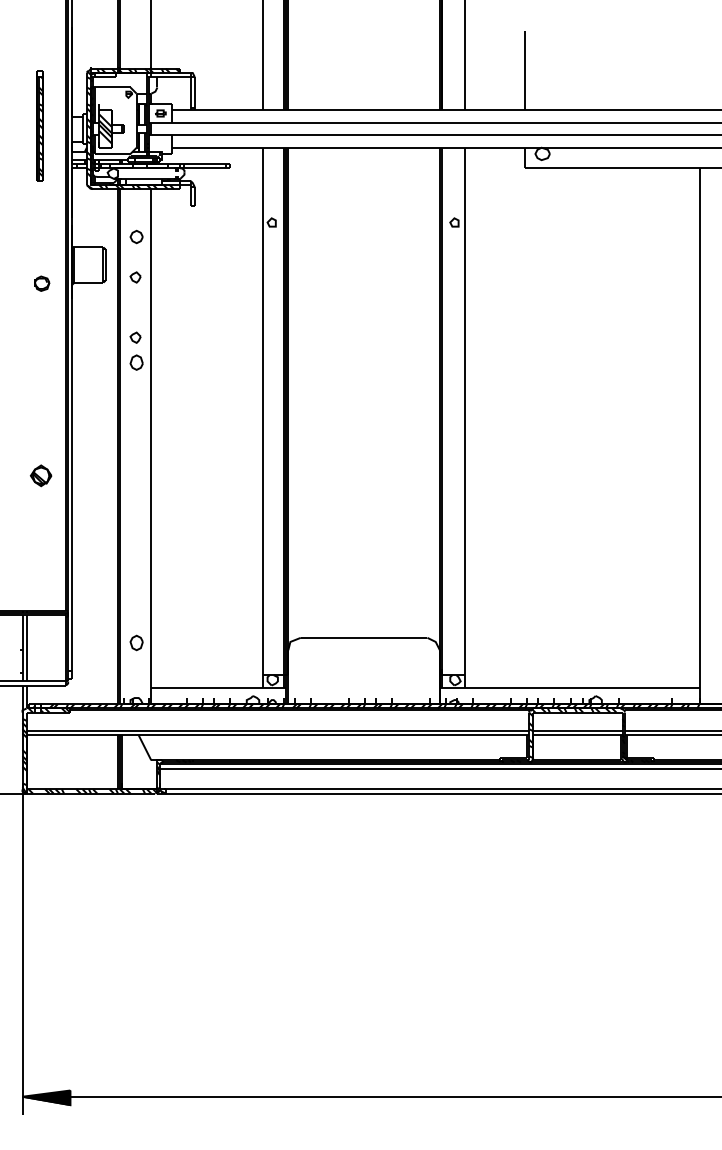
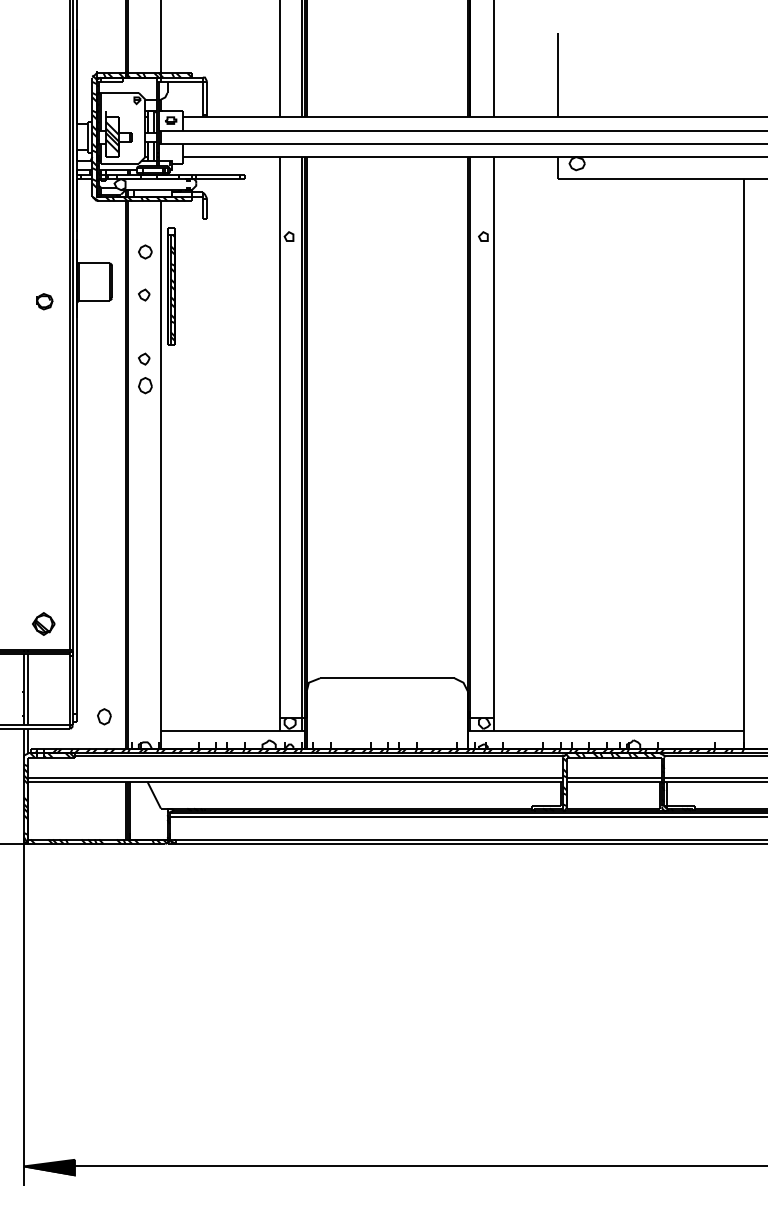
part: (39, 125) -> (171, 286), moved
part: (40, 475) -> (43, 623), moved
part: (136, 642) -> (104, 716), moved

